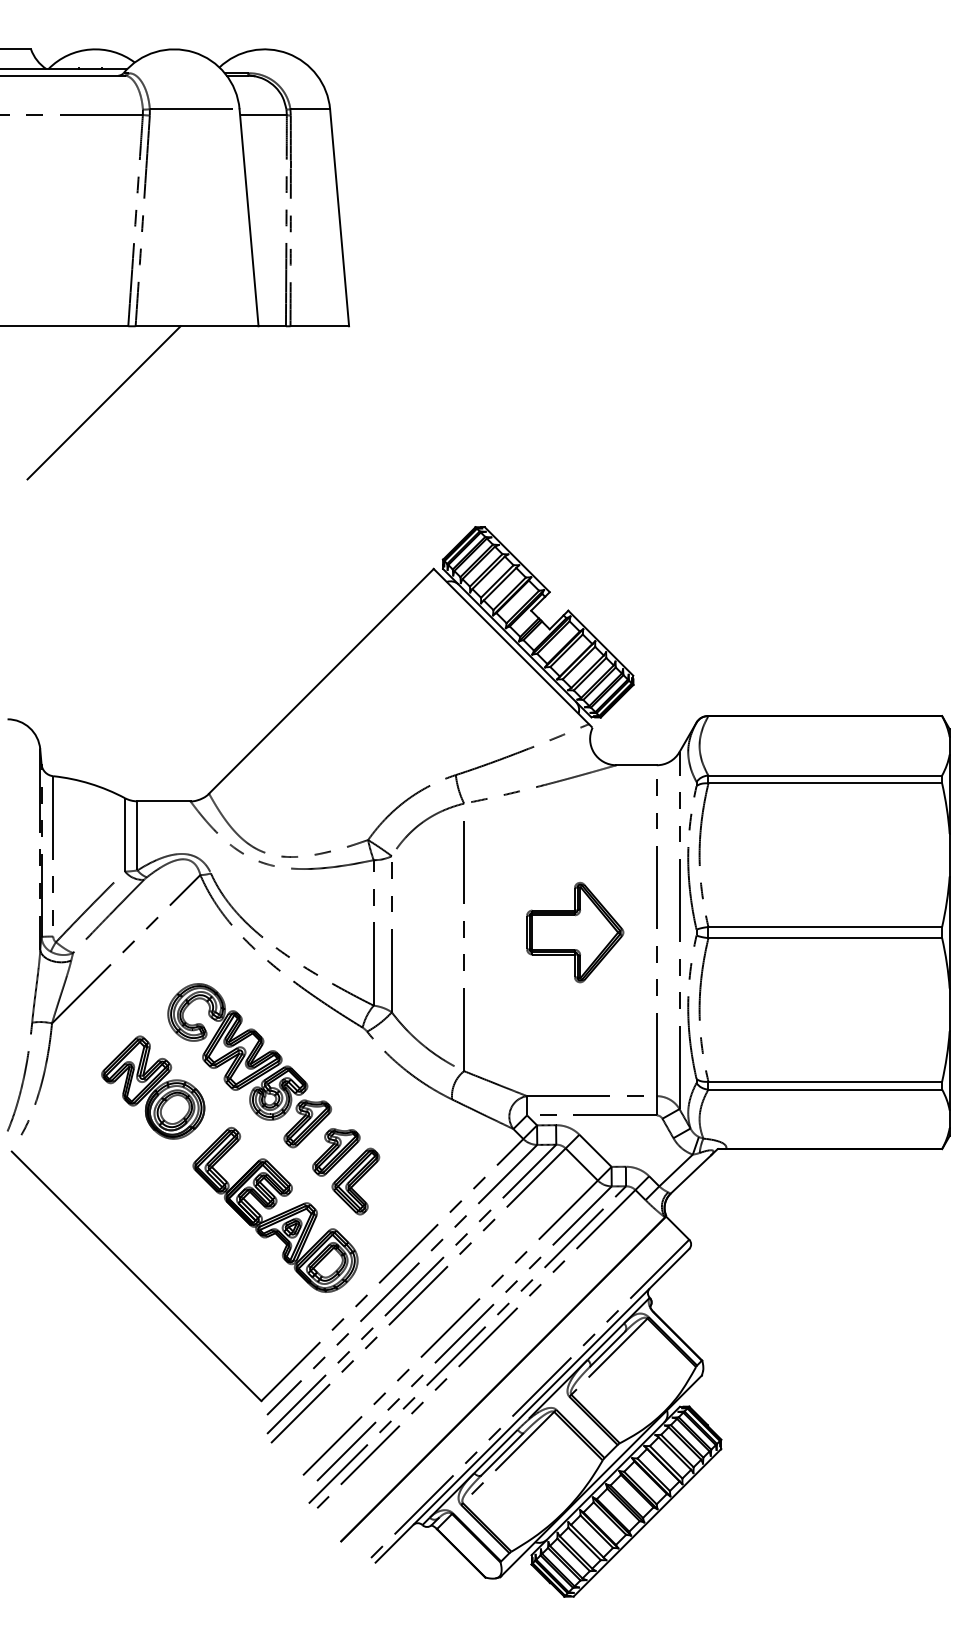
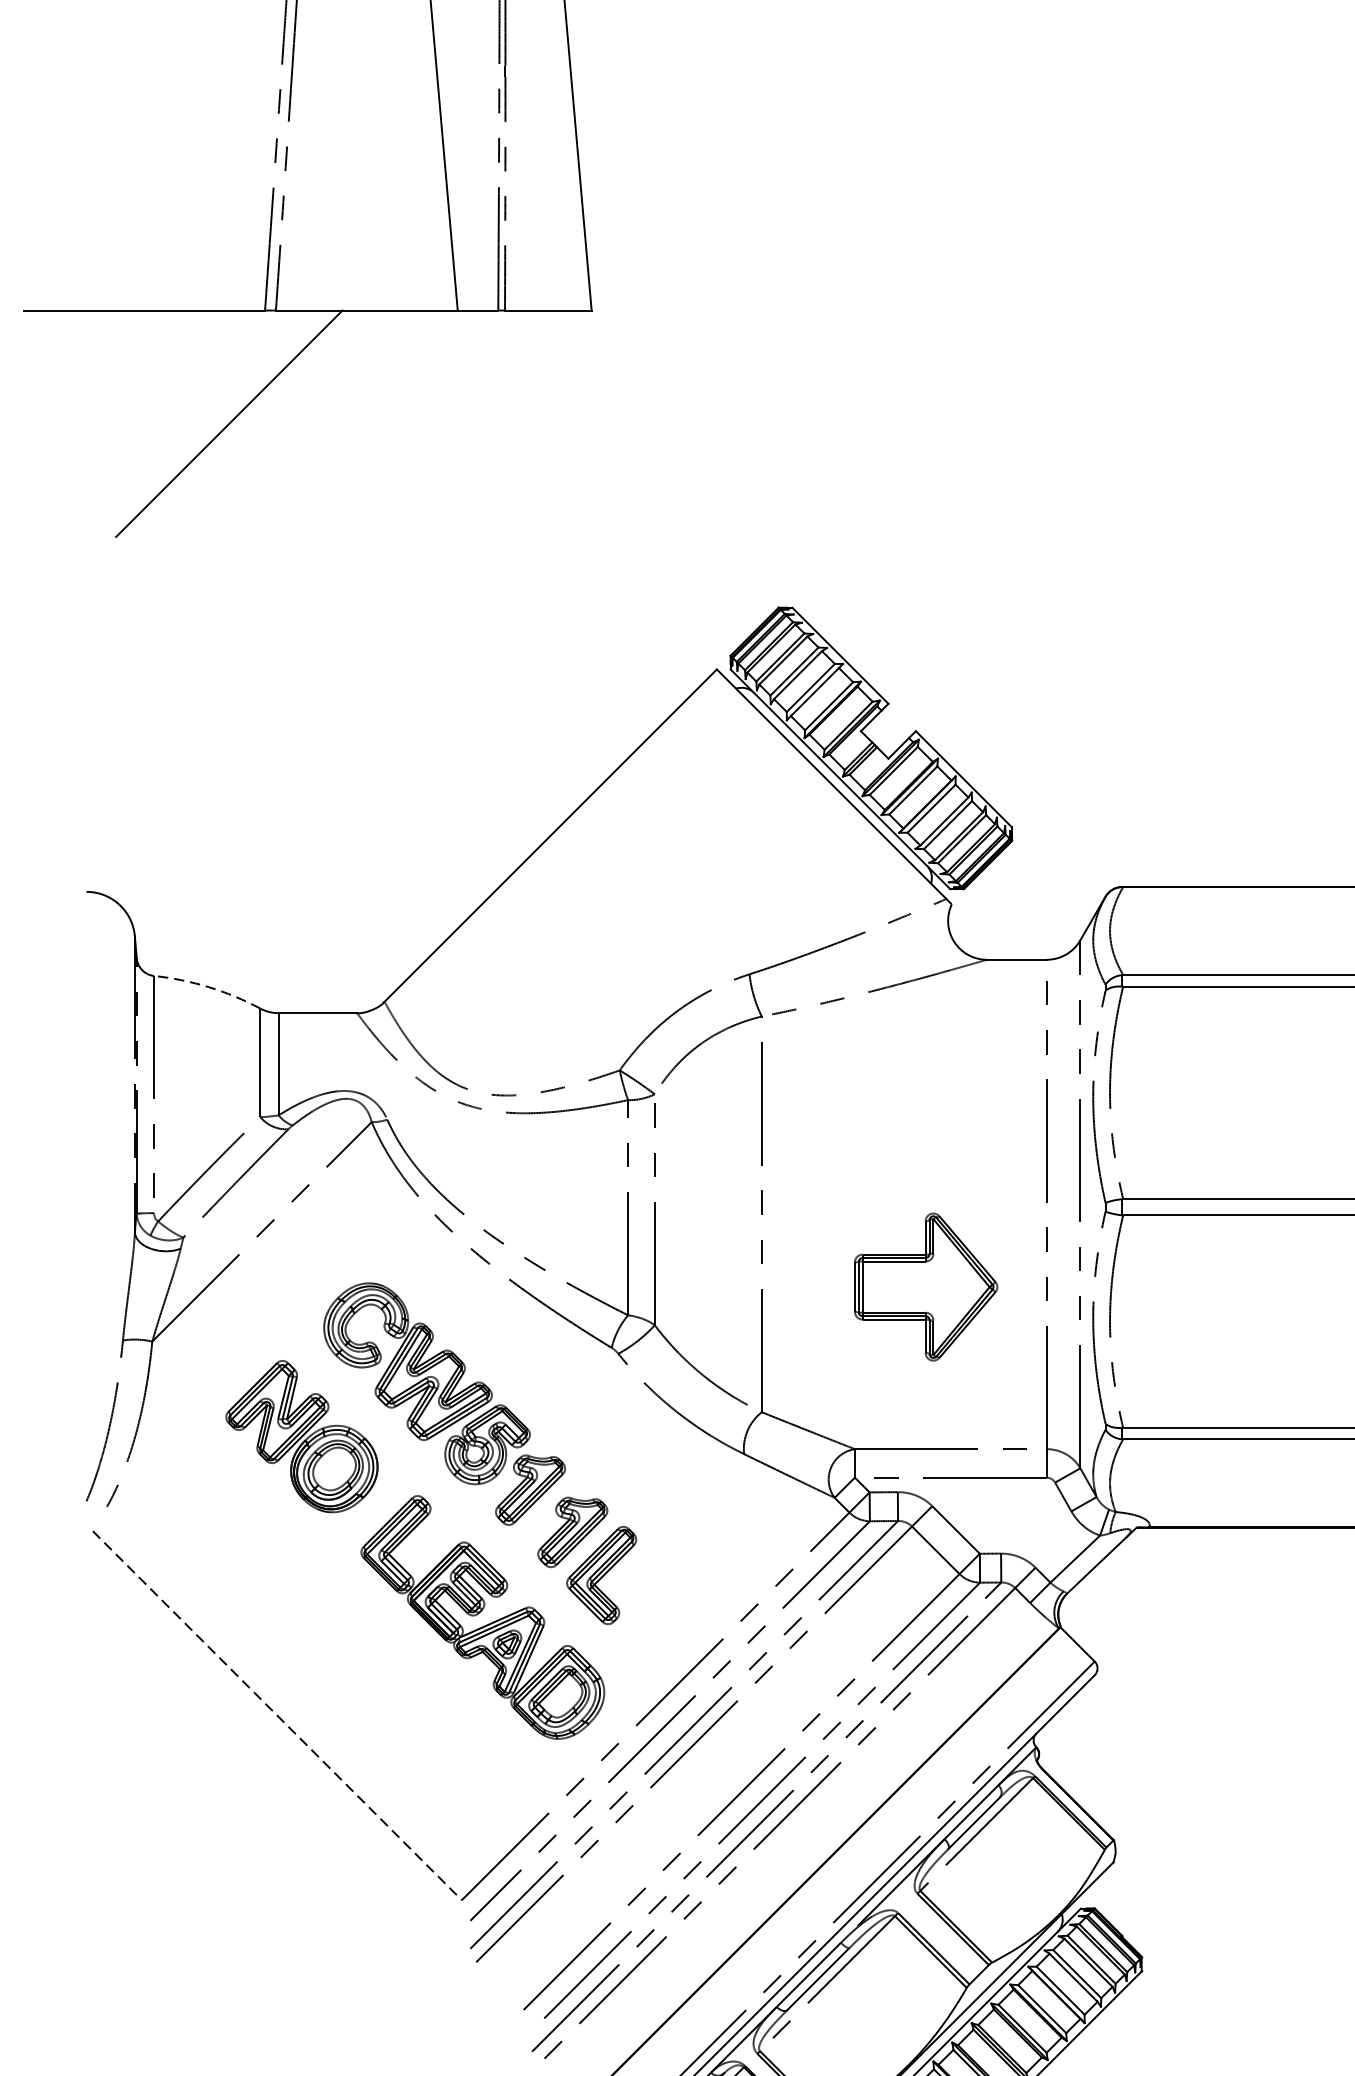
arc: (90, 783) -> (209, 986), solid -> dashed
part: (575, 932) -> (926, 1287), moved
line: (136, 1276) -> (277, 1715), solid -> dashed

